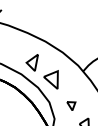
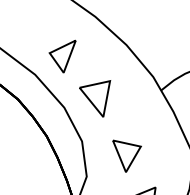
part: (71, 105) -> (125, 155), size x1.67

